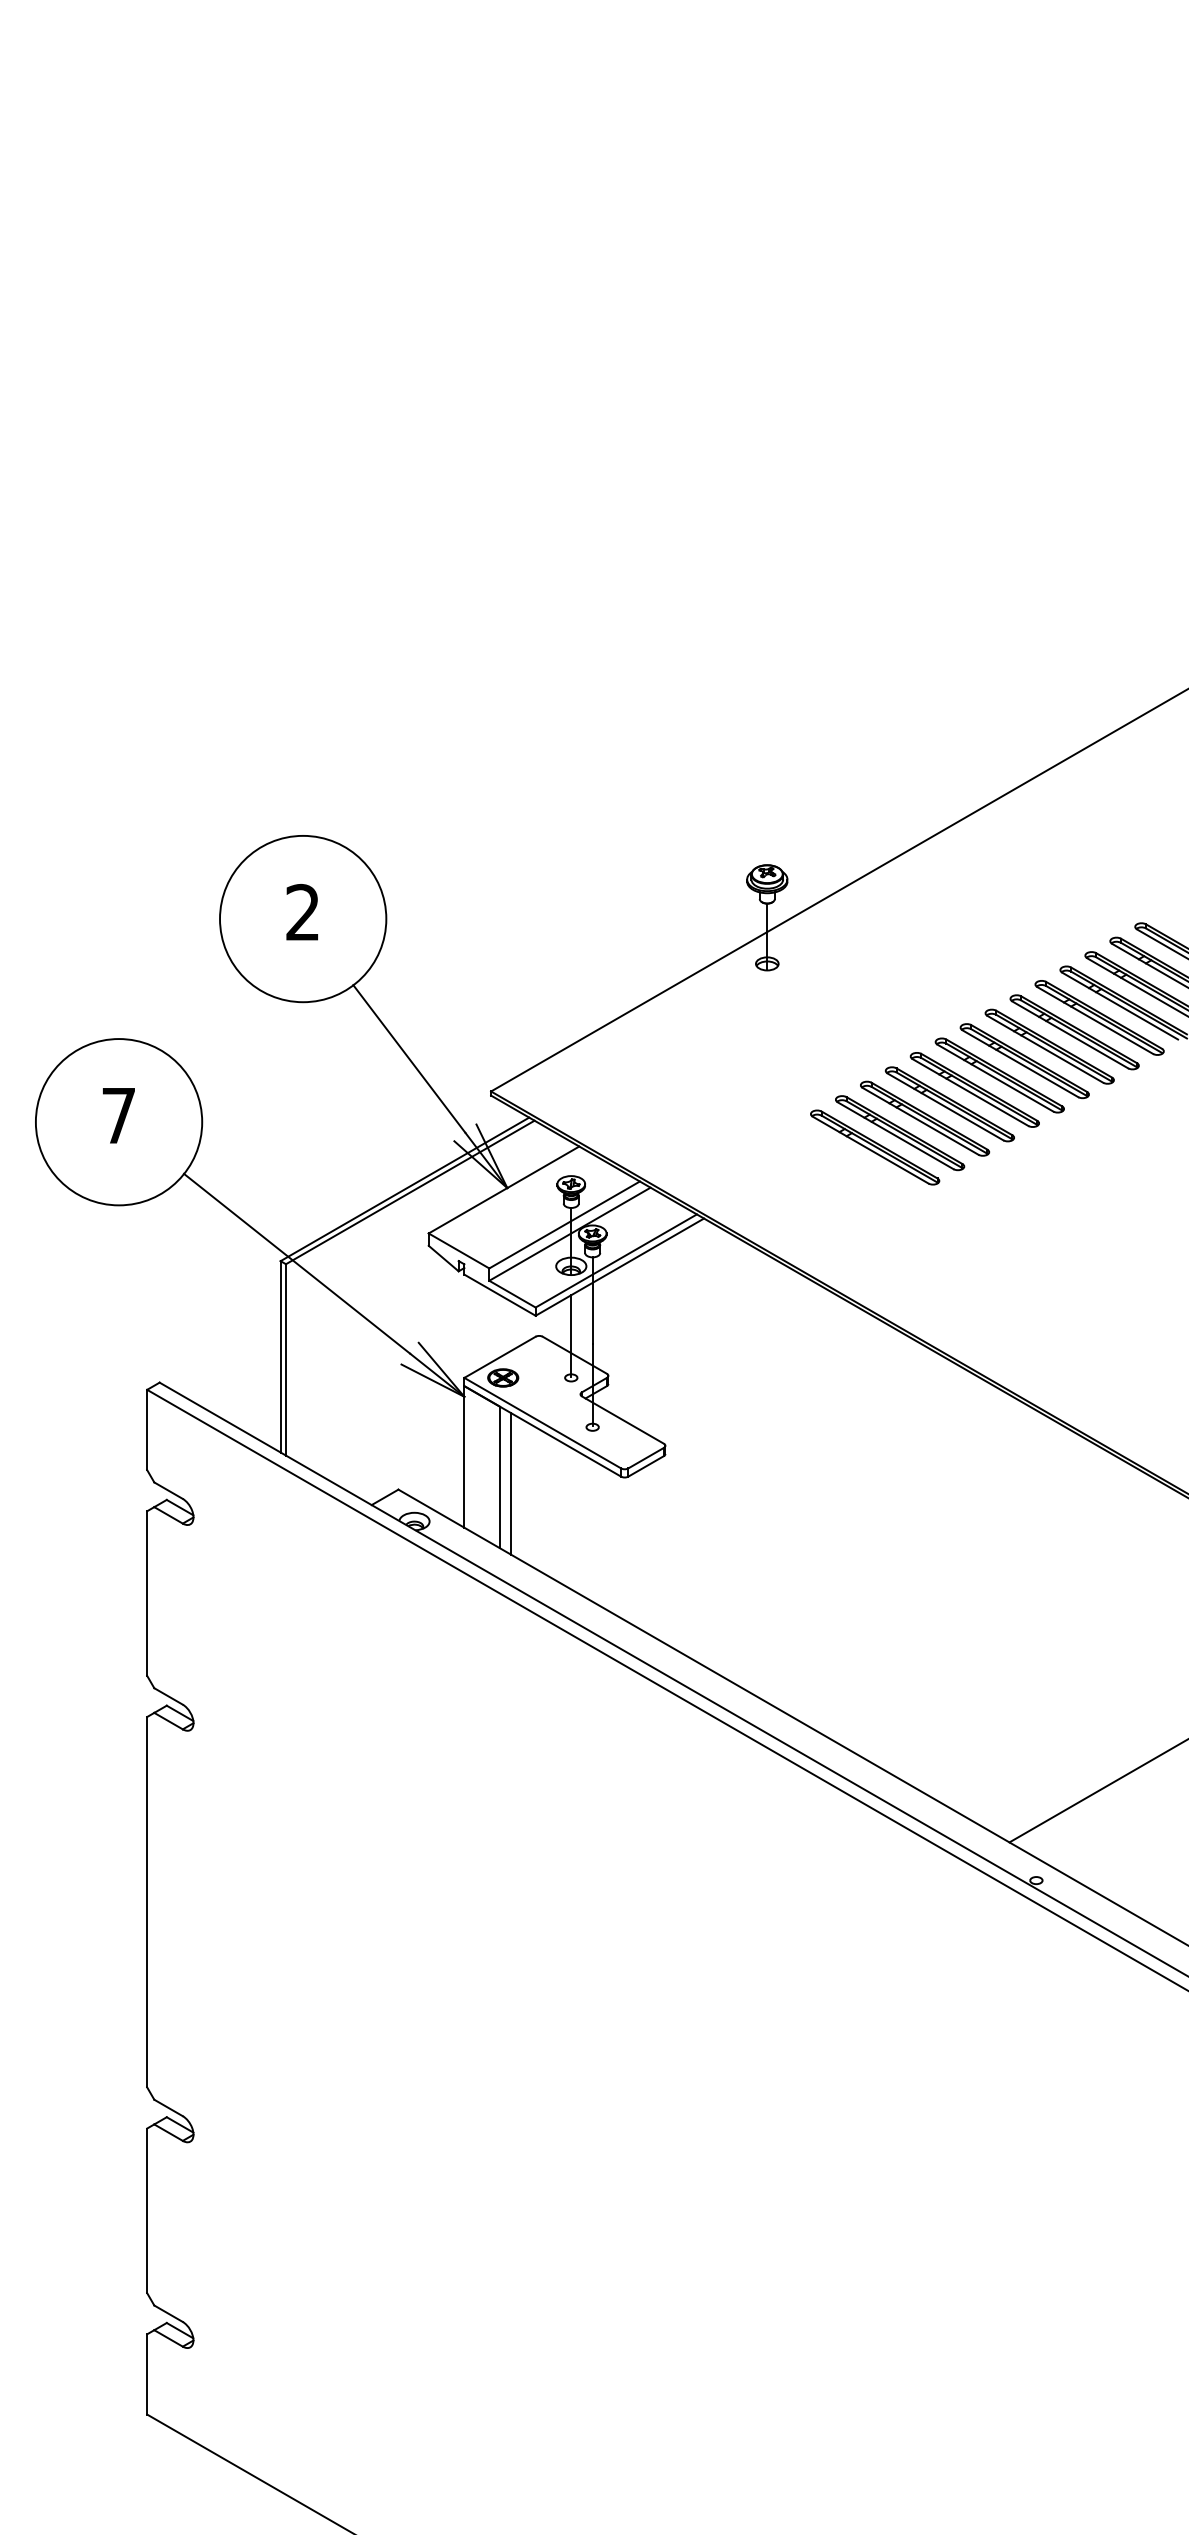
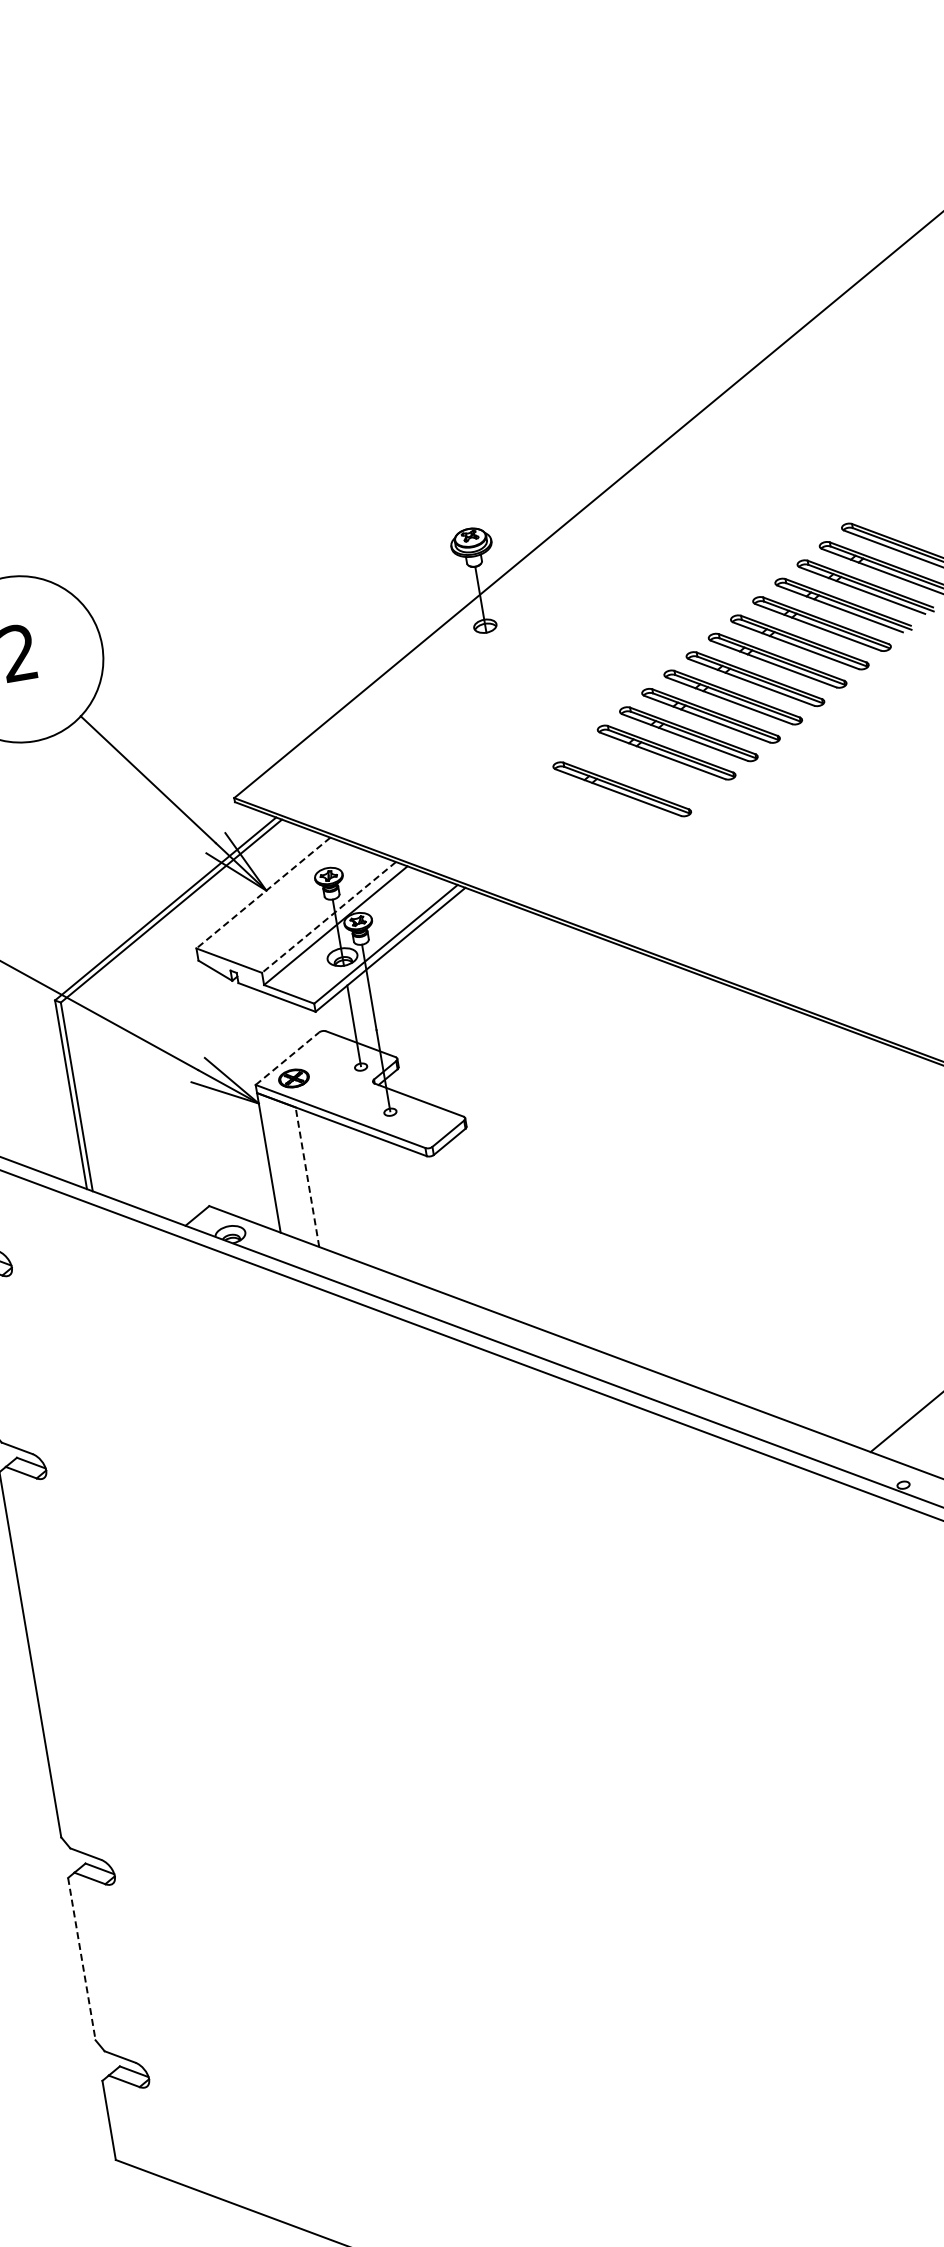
part: (900, 1133) -> (644, 771), removed
line: (504, 1190) -> (264, 893), solid -> dashed
line: (564, 1224) -> (328, 916), solid -> dashed
line: (500, 1357) -> (287, 1058), solid -> dashed
line: (500, 1477) -> (307, 1177), solid -> dashed
line: (510, 1483) -> (318, 1181), removed
line: (147, 2211) -> (82, 1959), solid -> dashed

